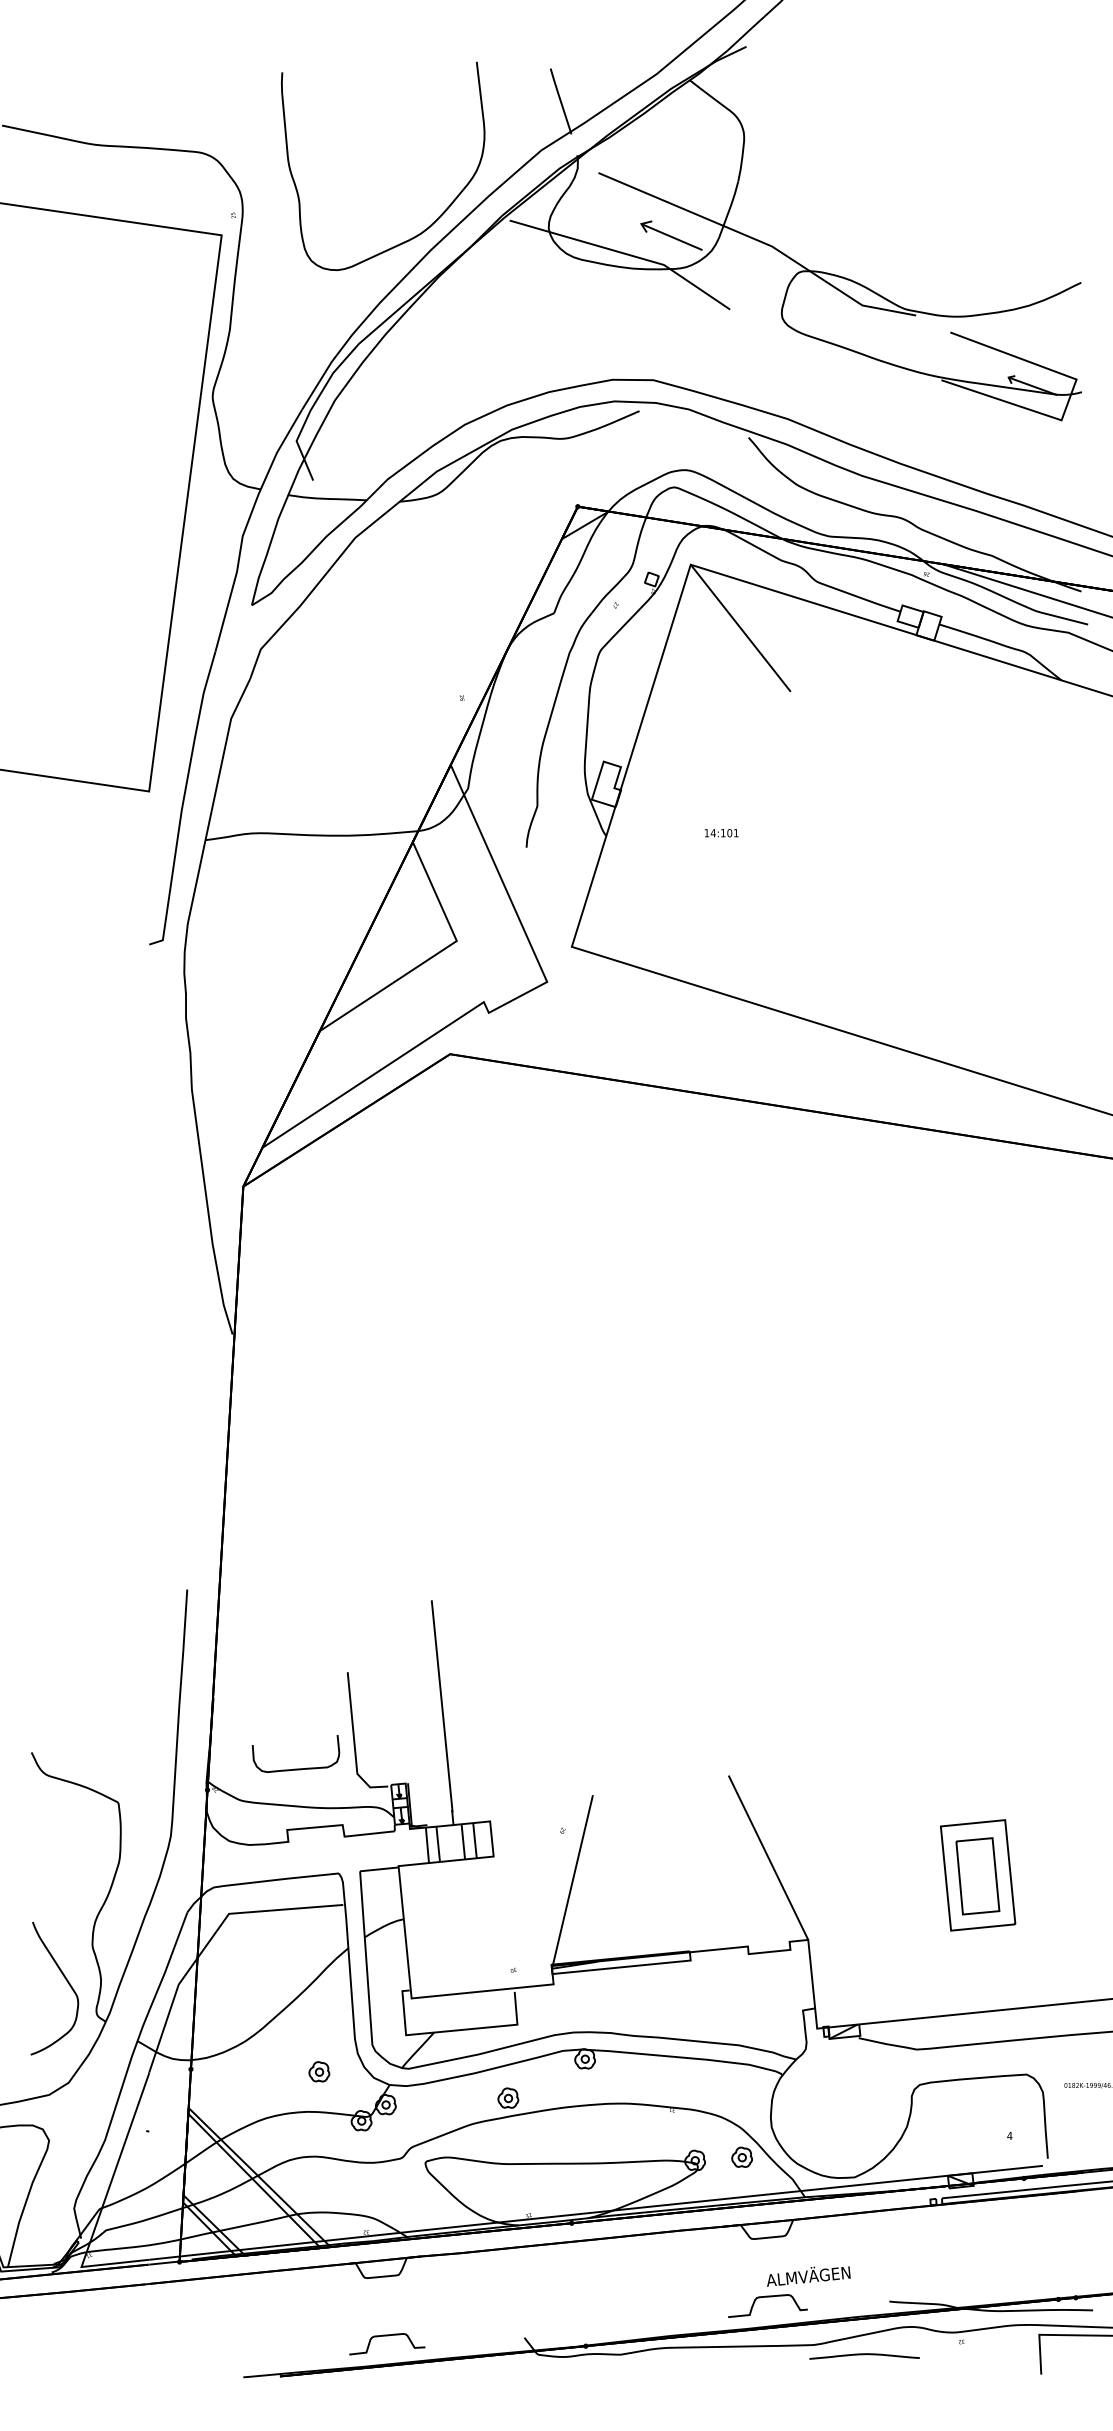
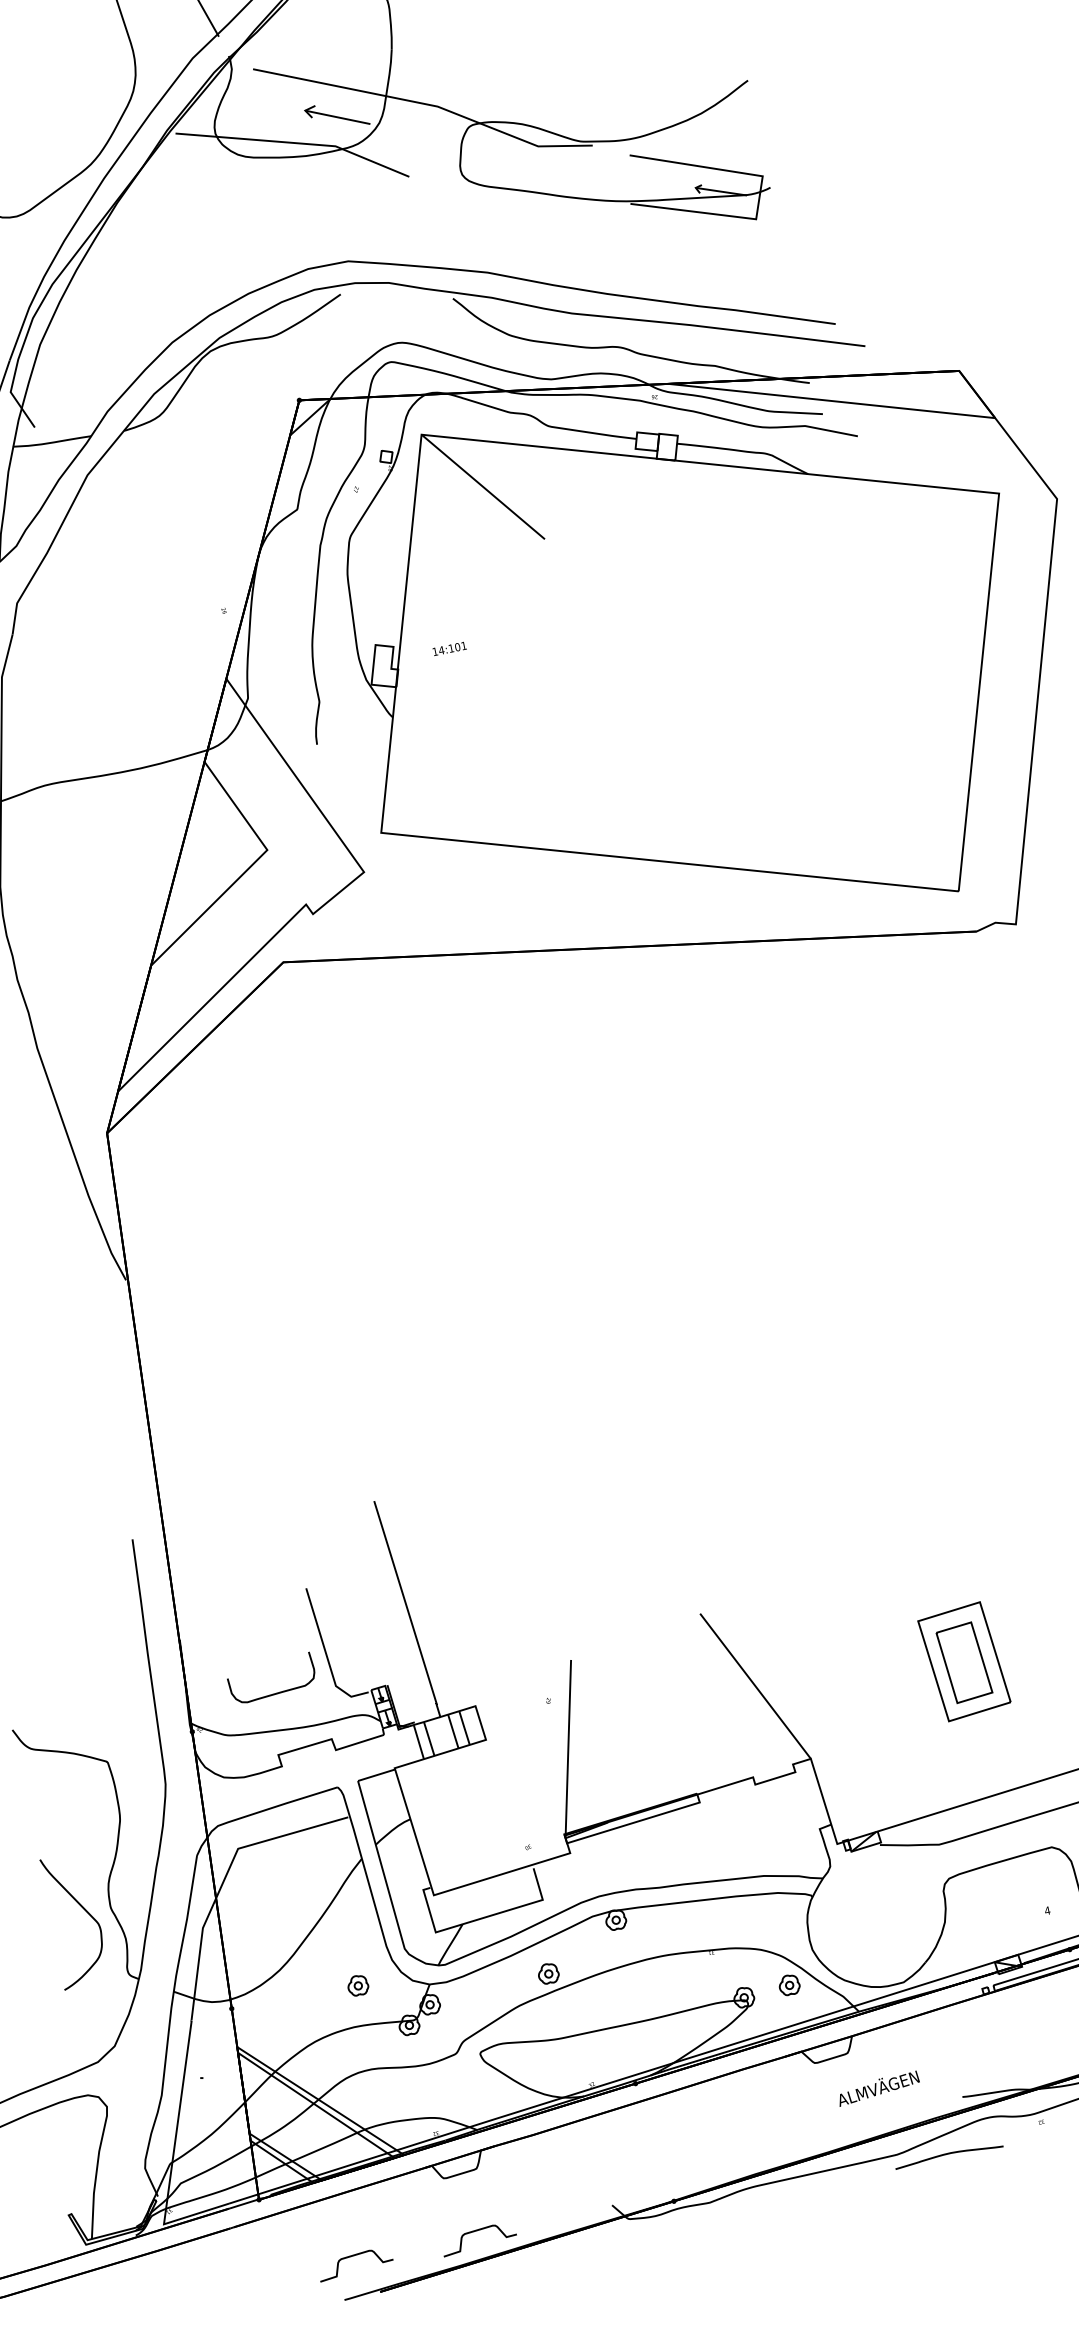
text: (721, 833) -> (449, 649), moved
curve: (66, 1981) -> (84, 1911), moved
curve: (767, 2297) -> (842, 2117), removed
curve: (261, 2336) -> (354, 2256), added

